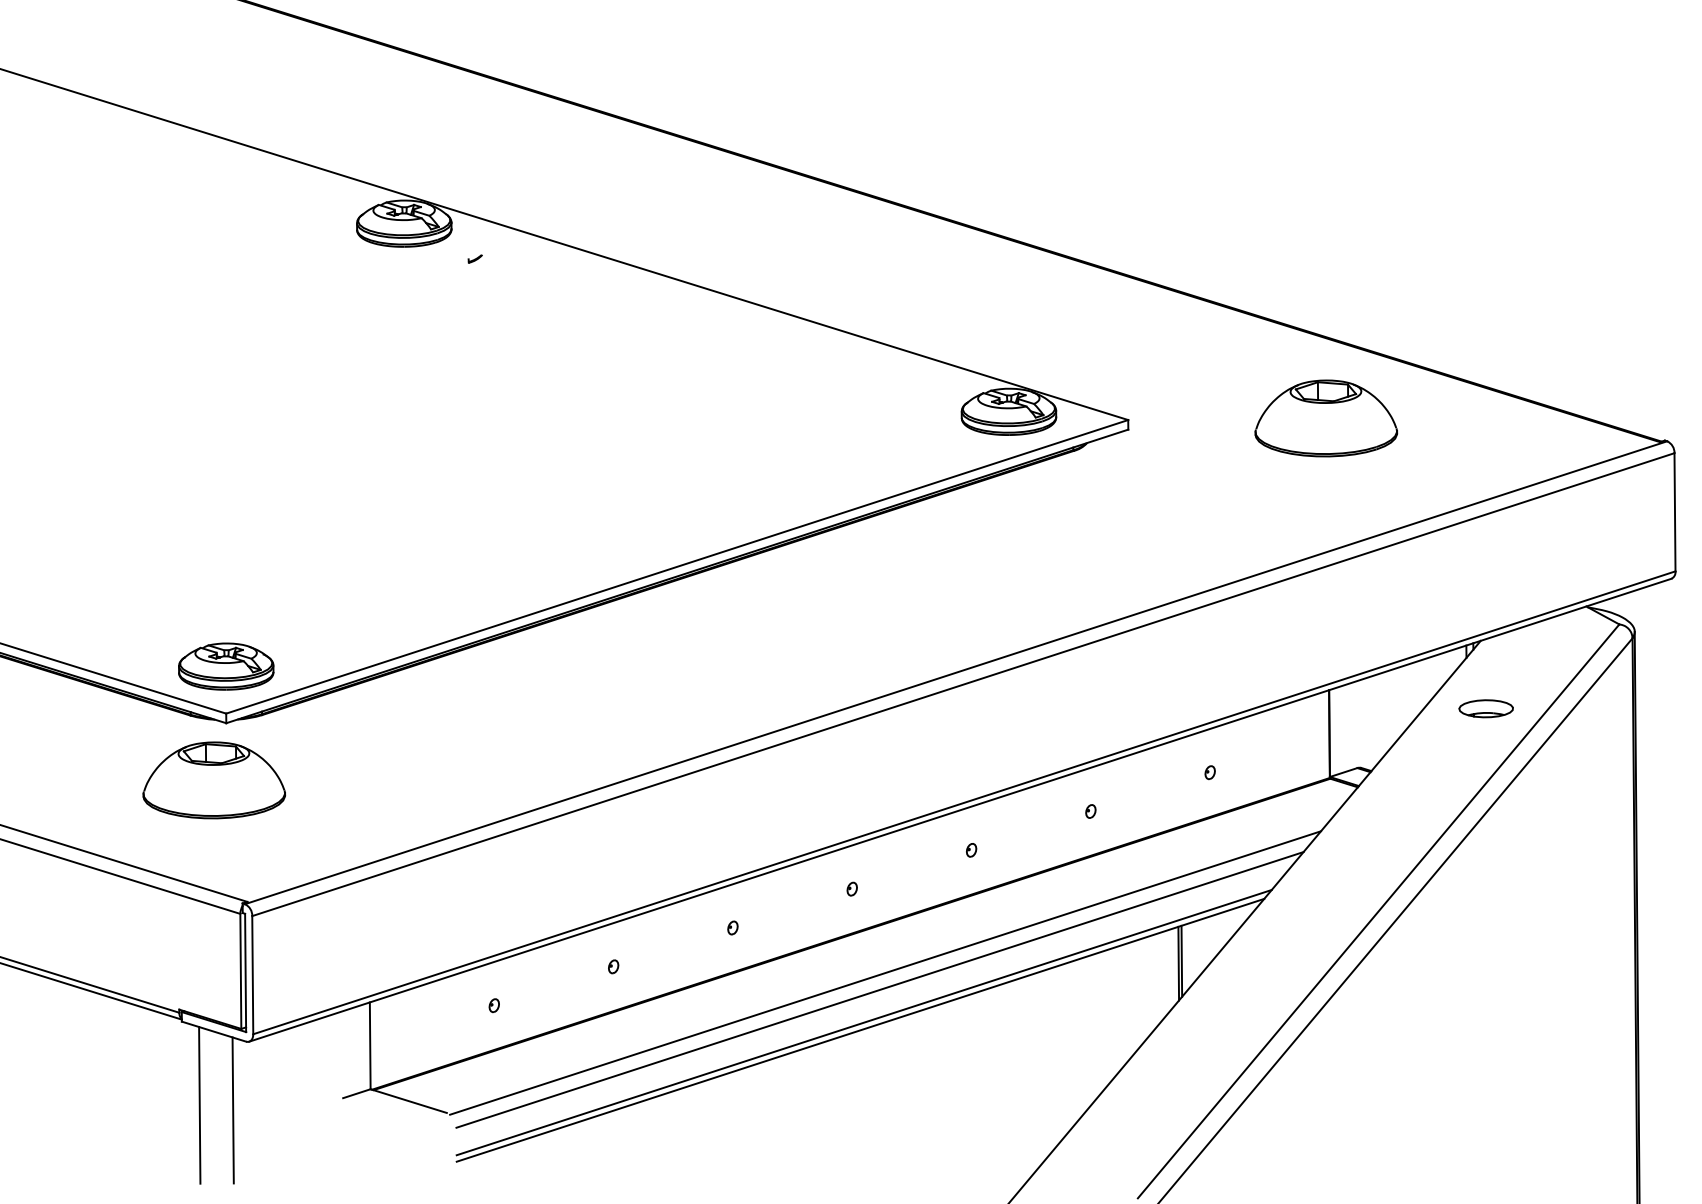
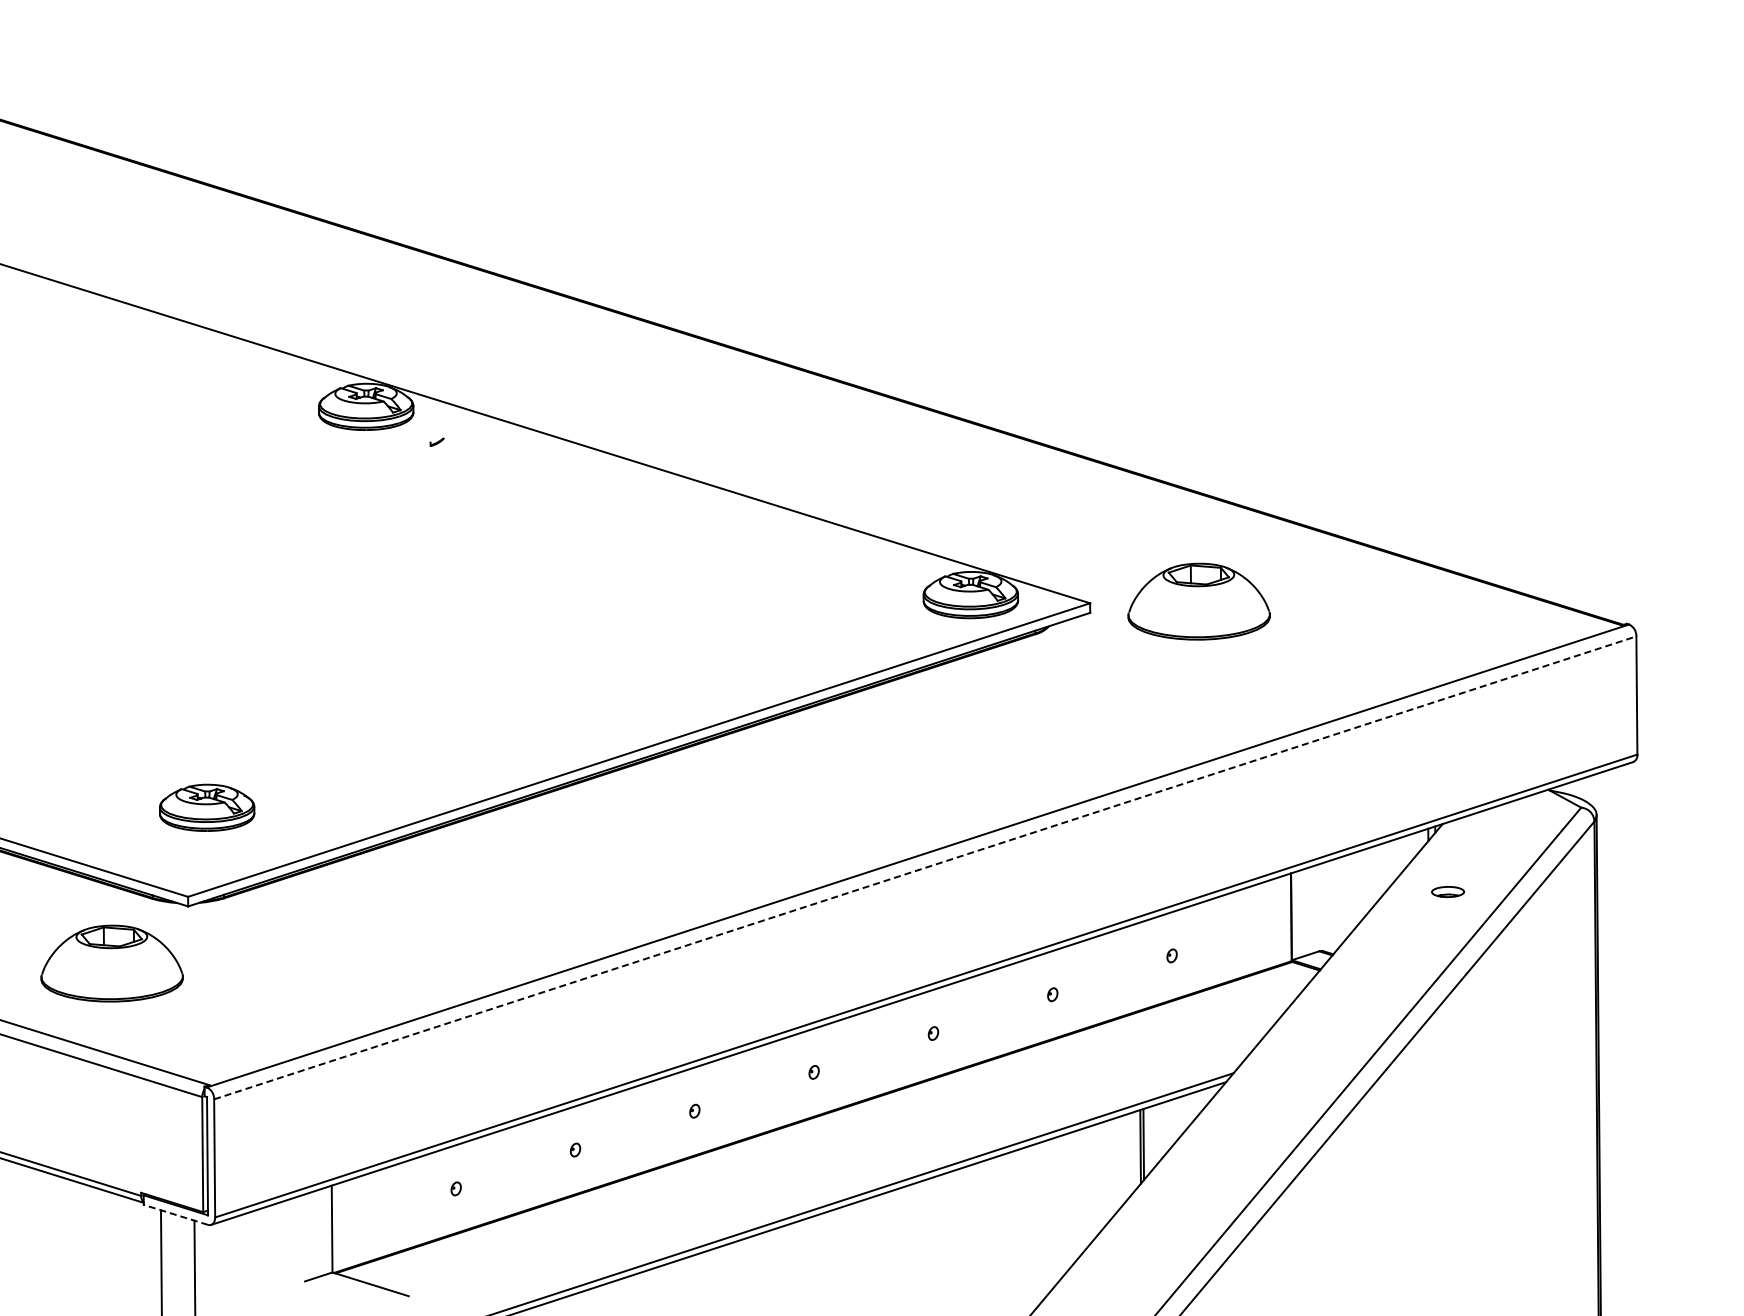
part: (1325, 418) -> (1198, 601), moved
part: (226, 666) -> (207, 807), moved
line: (963, 684) -> (925, 867), solid -> dashed
part: (1485, 708) -> (1447, 891), size x0.6
part: (213, 780) -> (111, 963), moved
line: (884, 972) -> (846, 1155), removed
line: (879, 989) -> (841, 1172), removed
line: (213, 1031) -> (175, 1214), solid -> dashed

